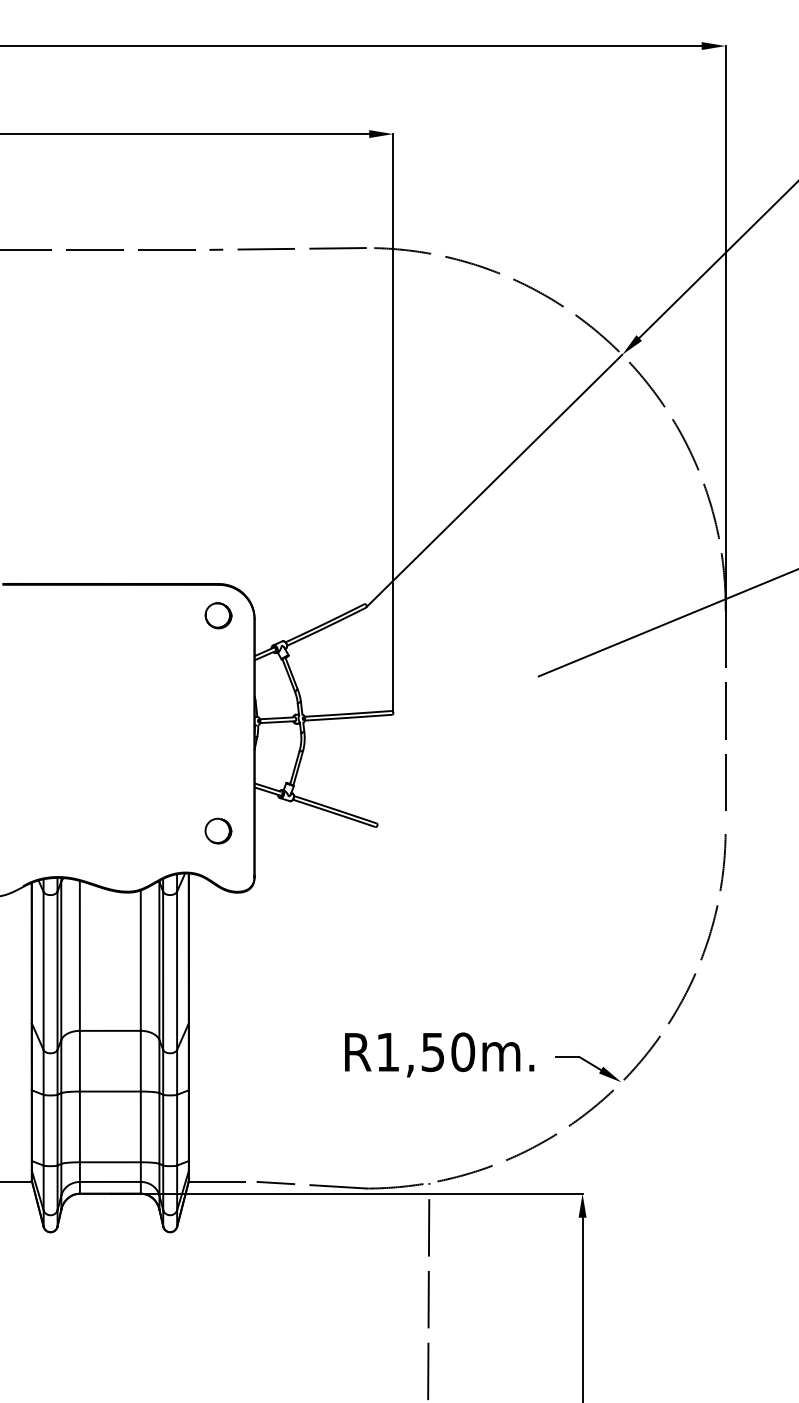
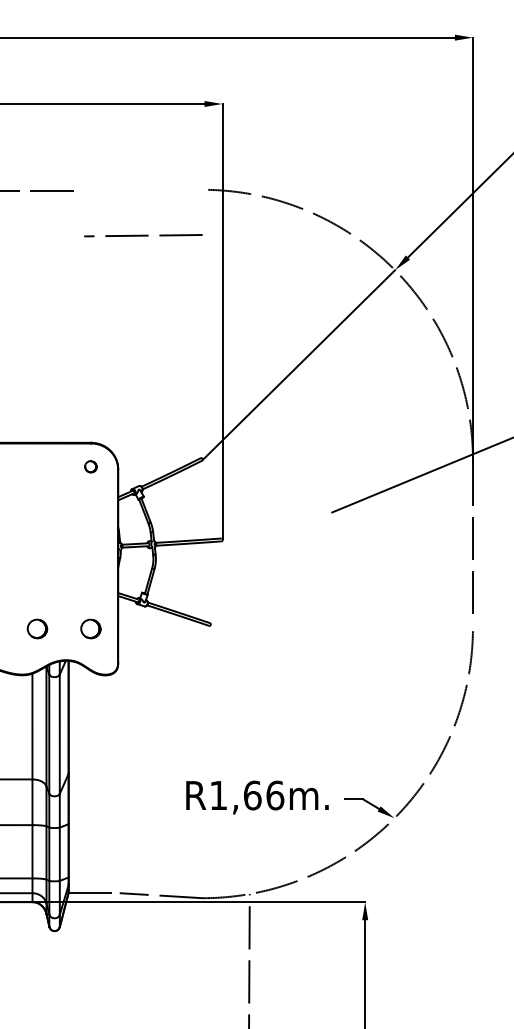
line: (287, 248) -> (142, 235), moved
part: (218, 615) -> (90, 466), size x0.6
part: (147, 830) -> (37, 628), added
text: (448, 1052) -> (264, 795), R1,50m. -> R1,66m.

